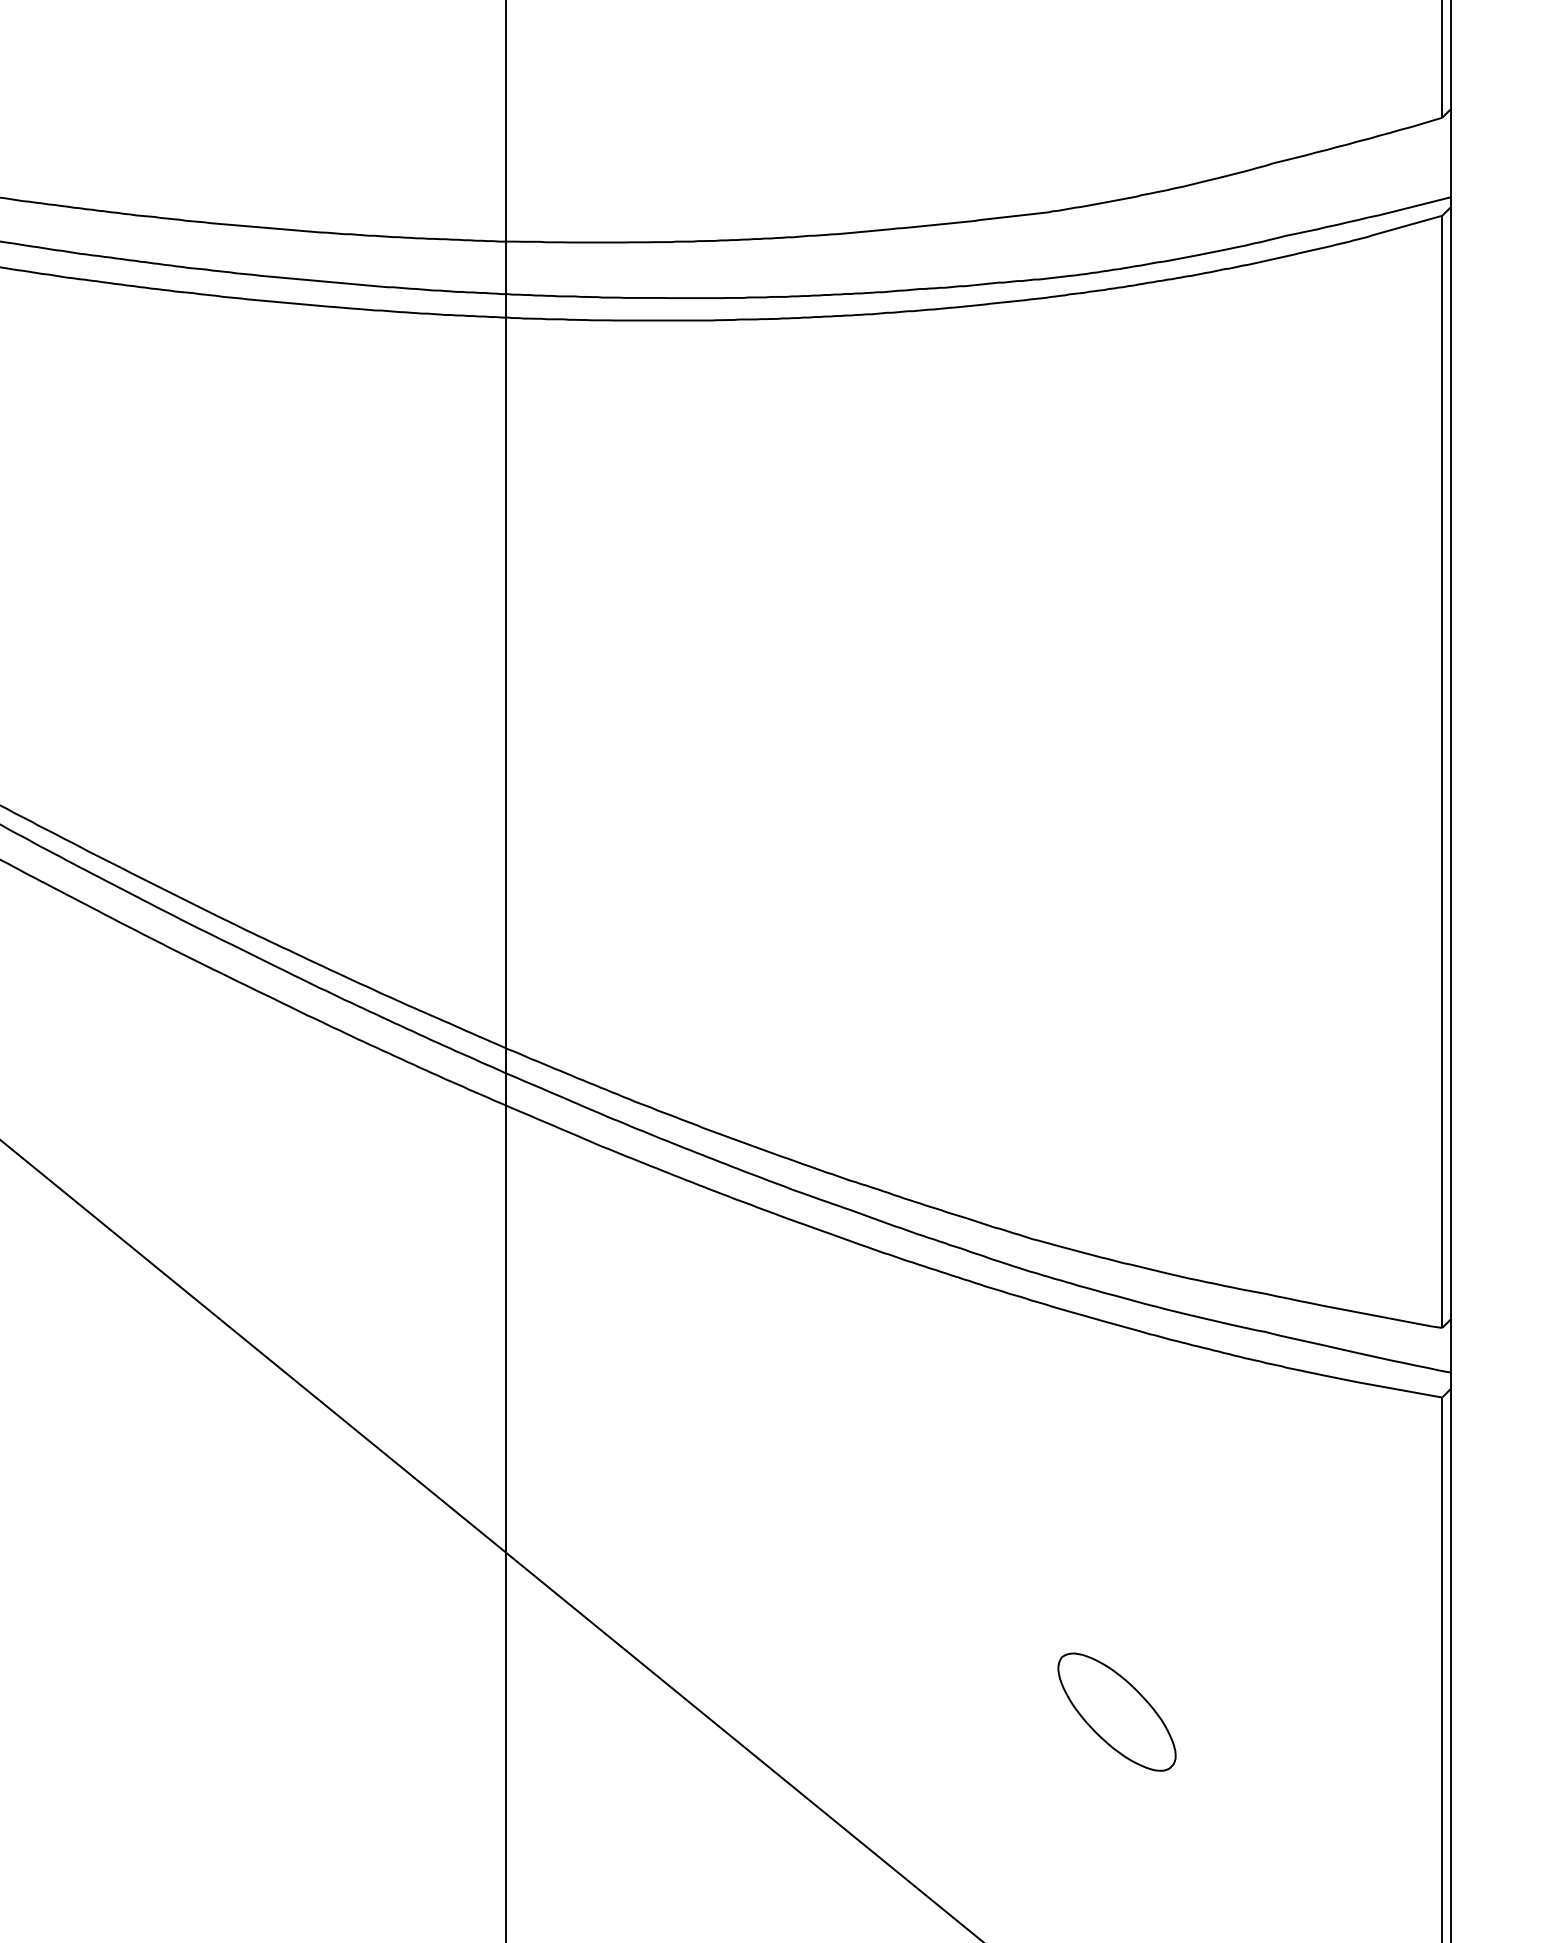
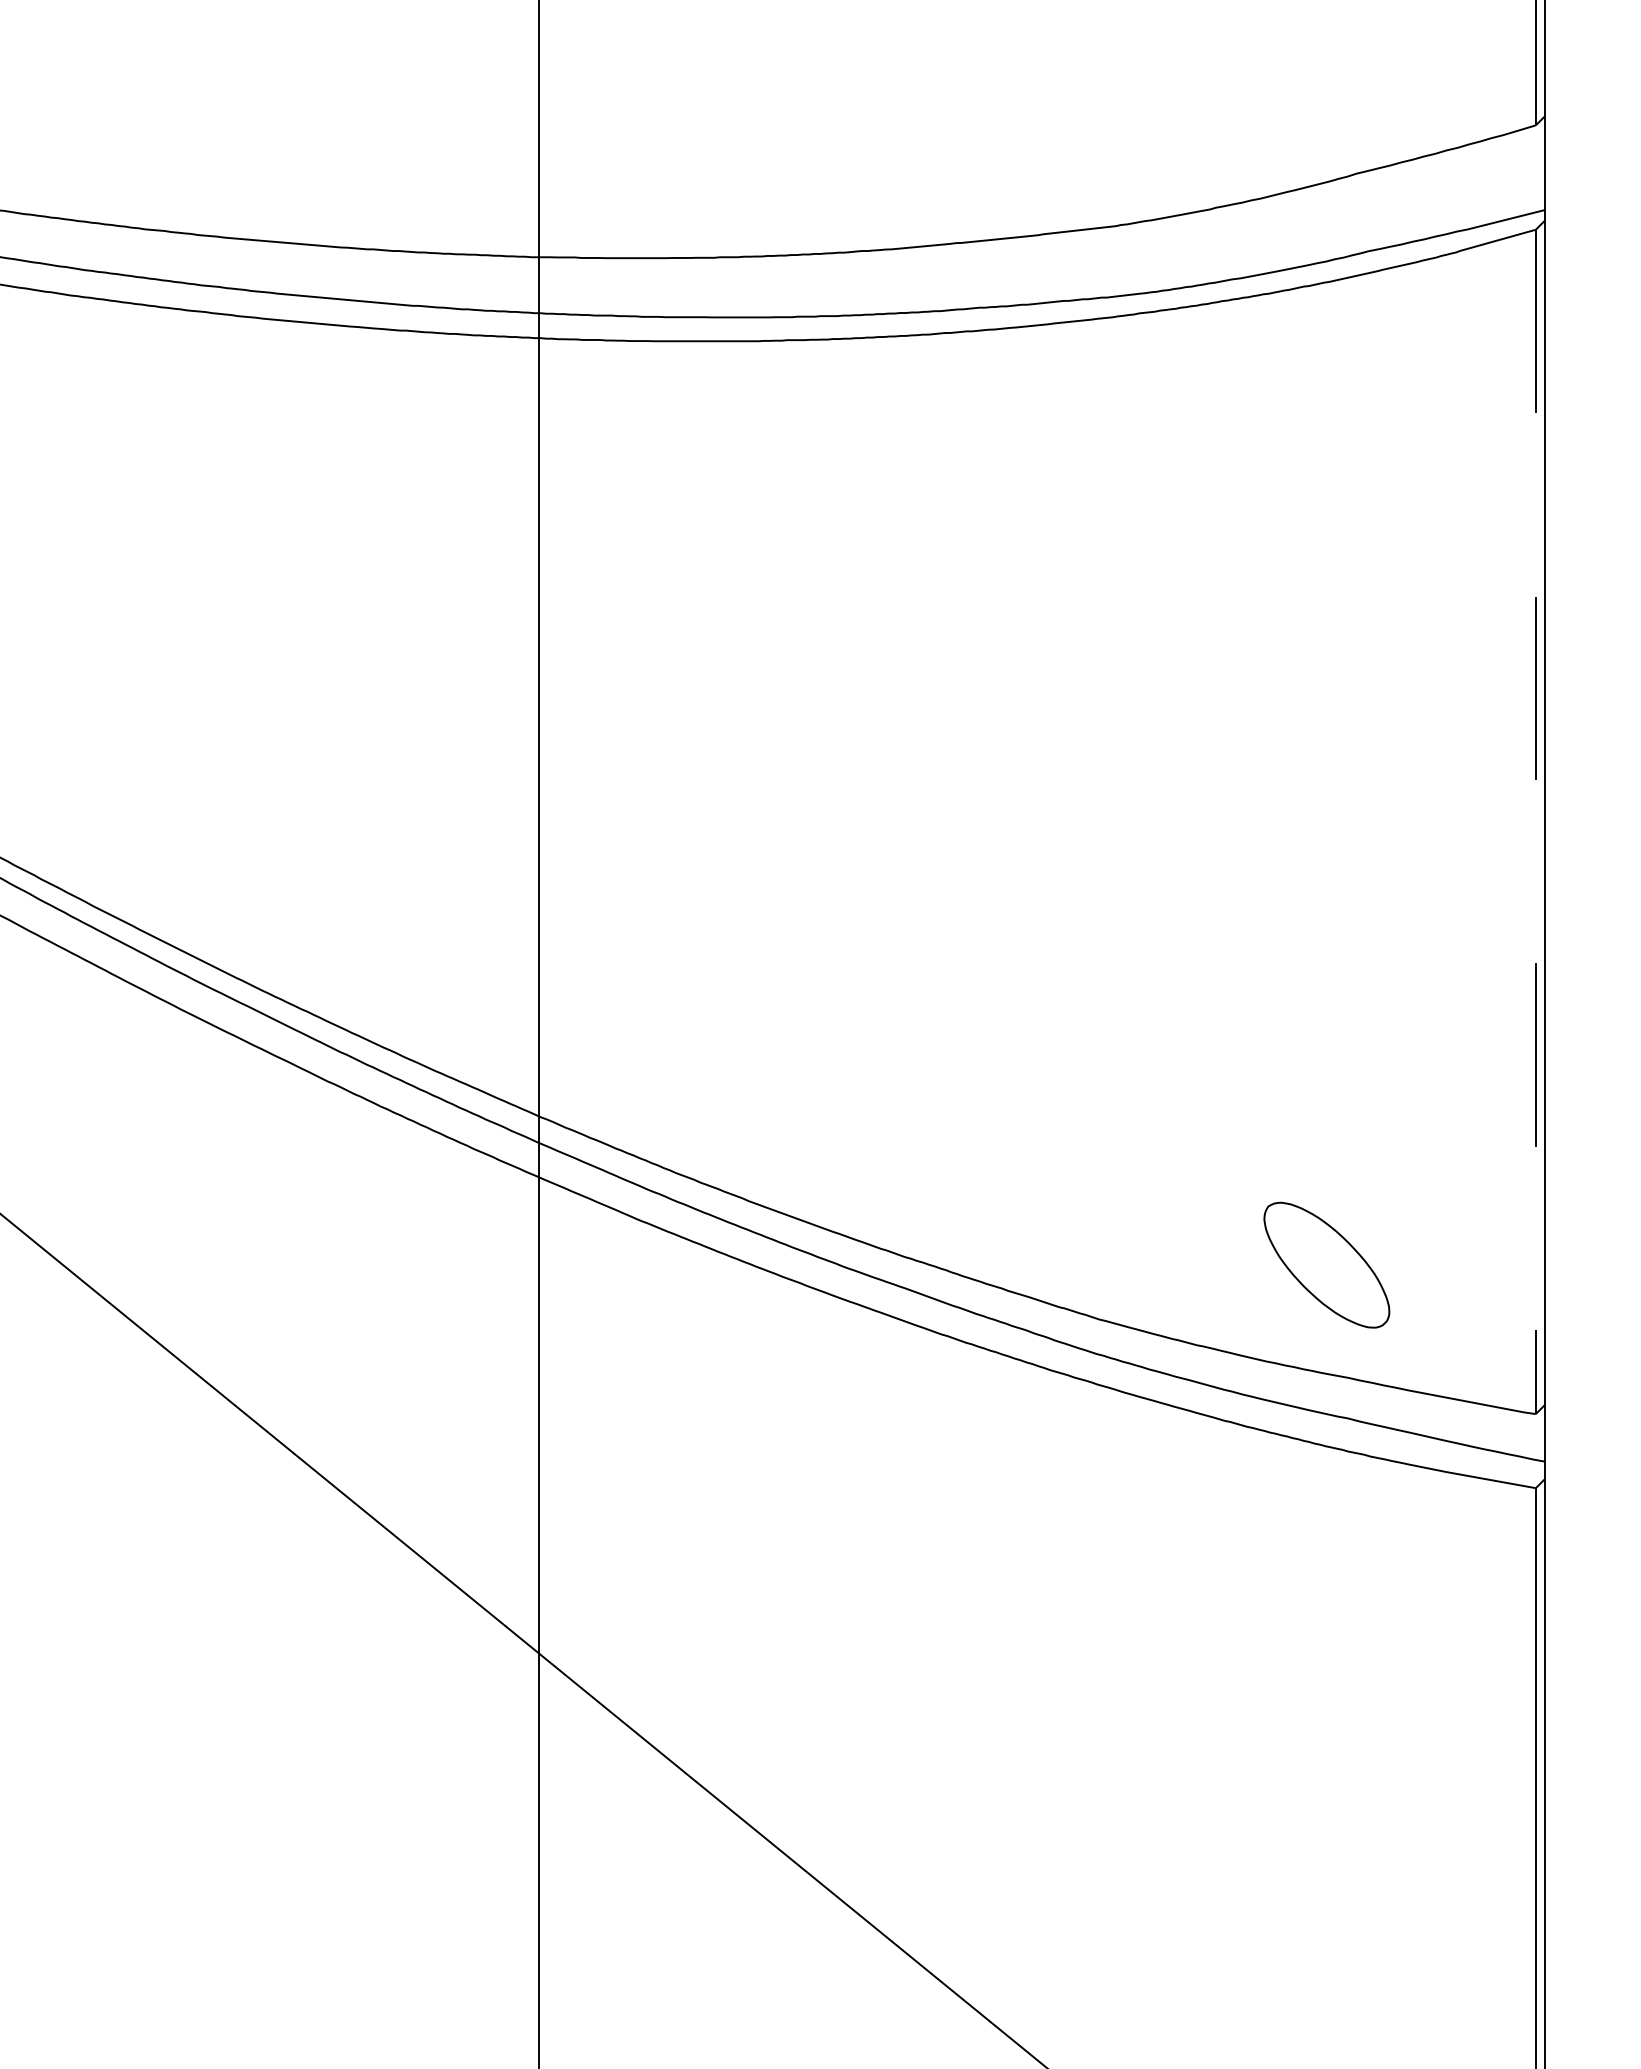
line: (1442, 772) -> (1536, 822), solid -> dashed
part: (1116, 1711) -> (1326, 1264), moved

